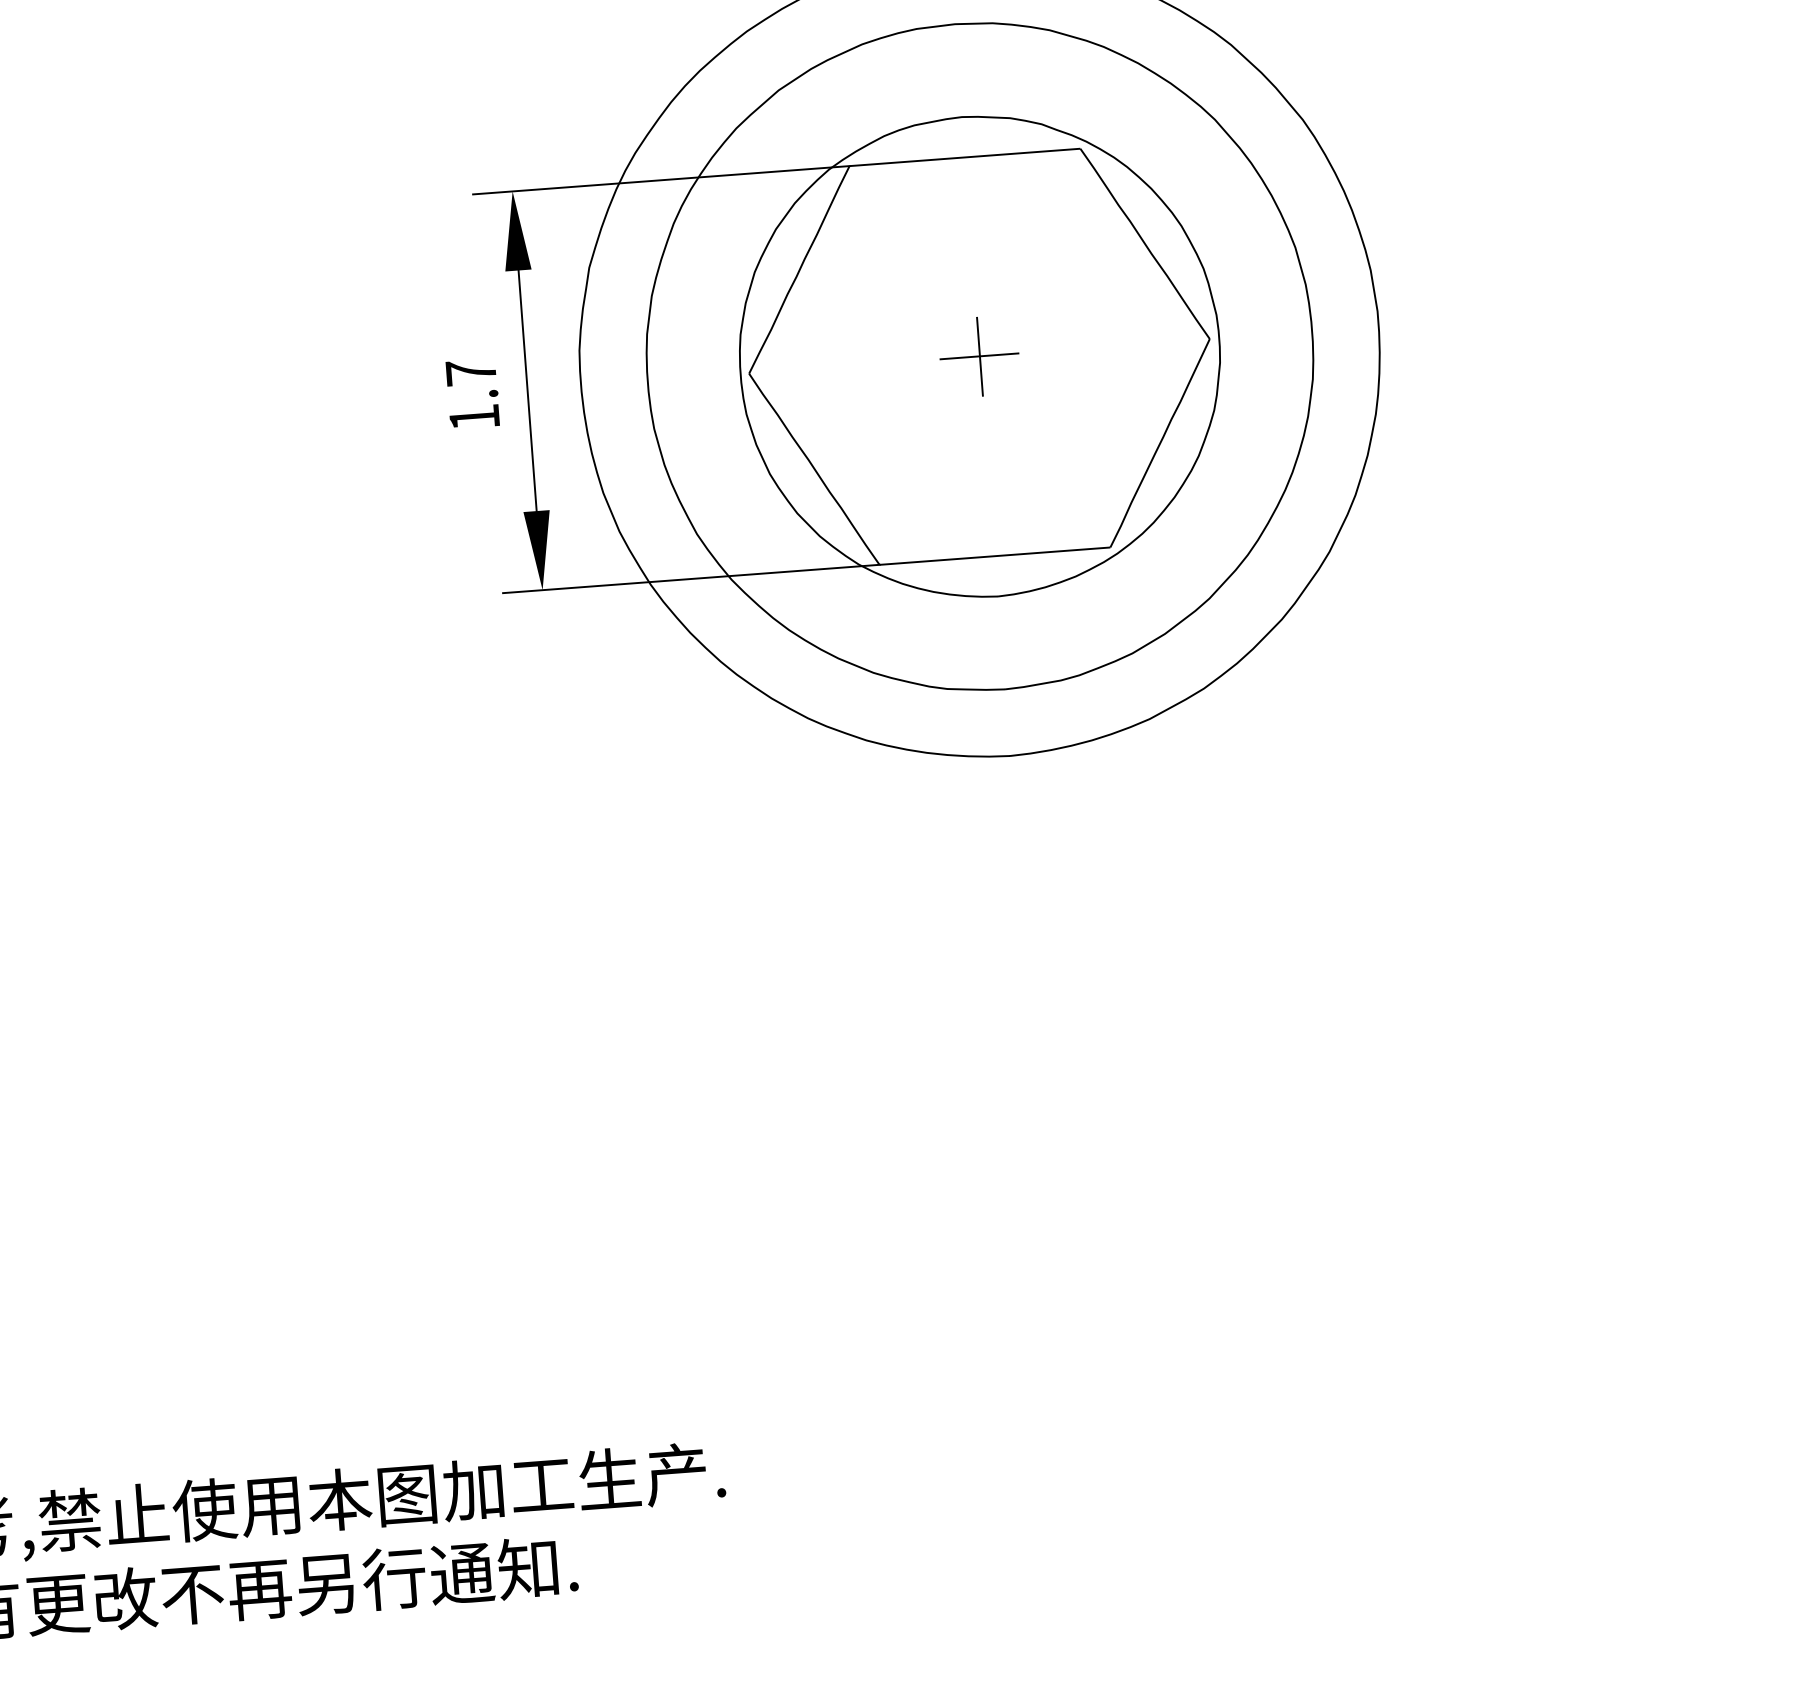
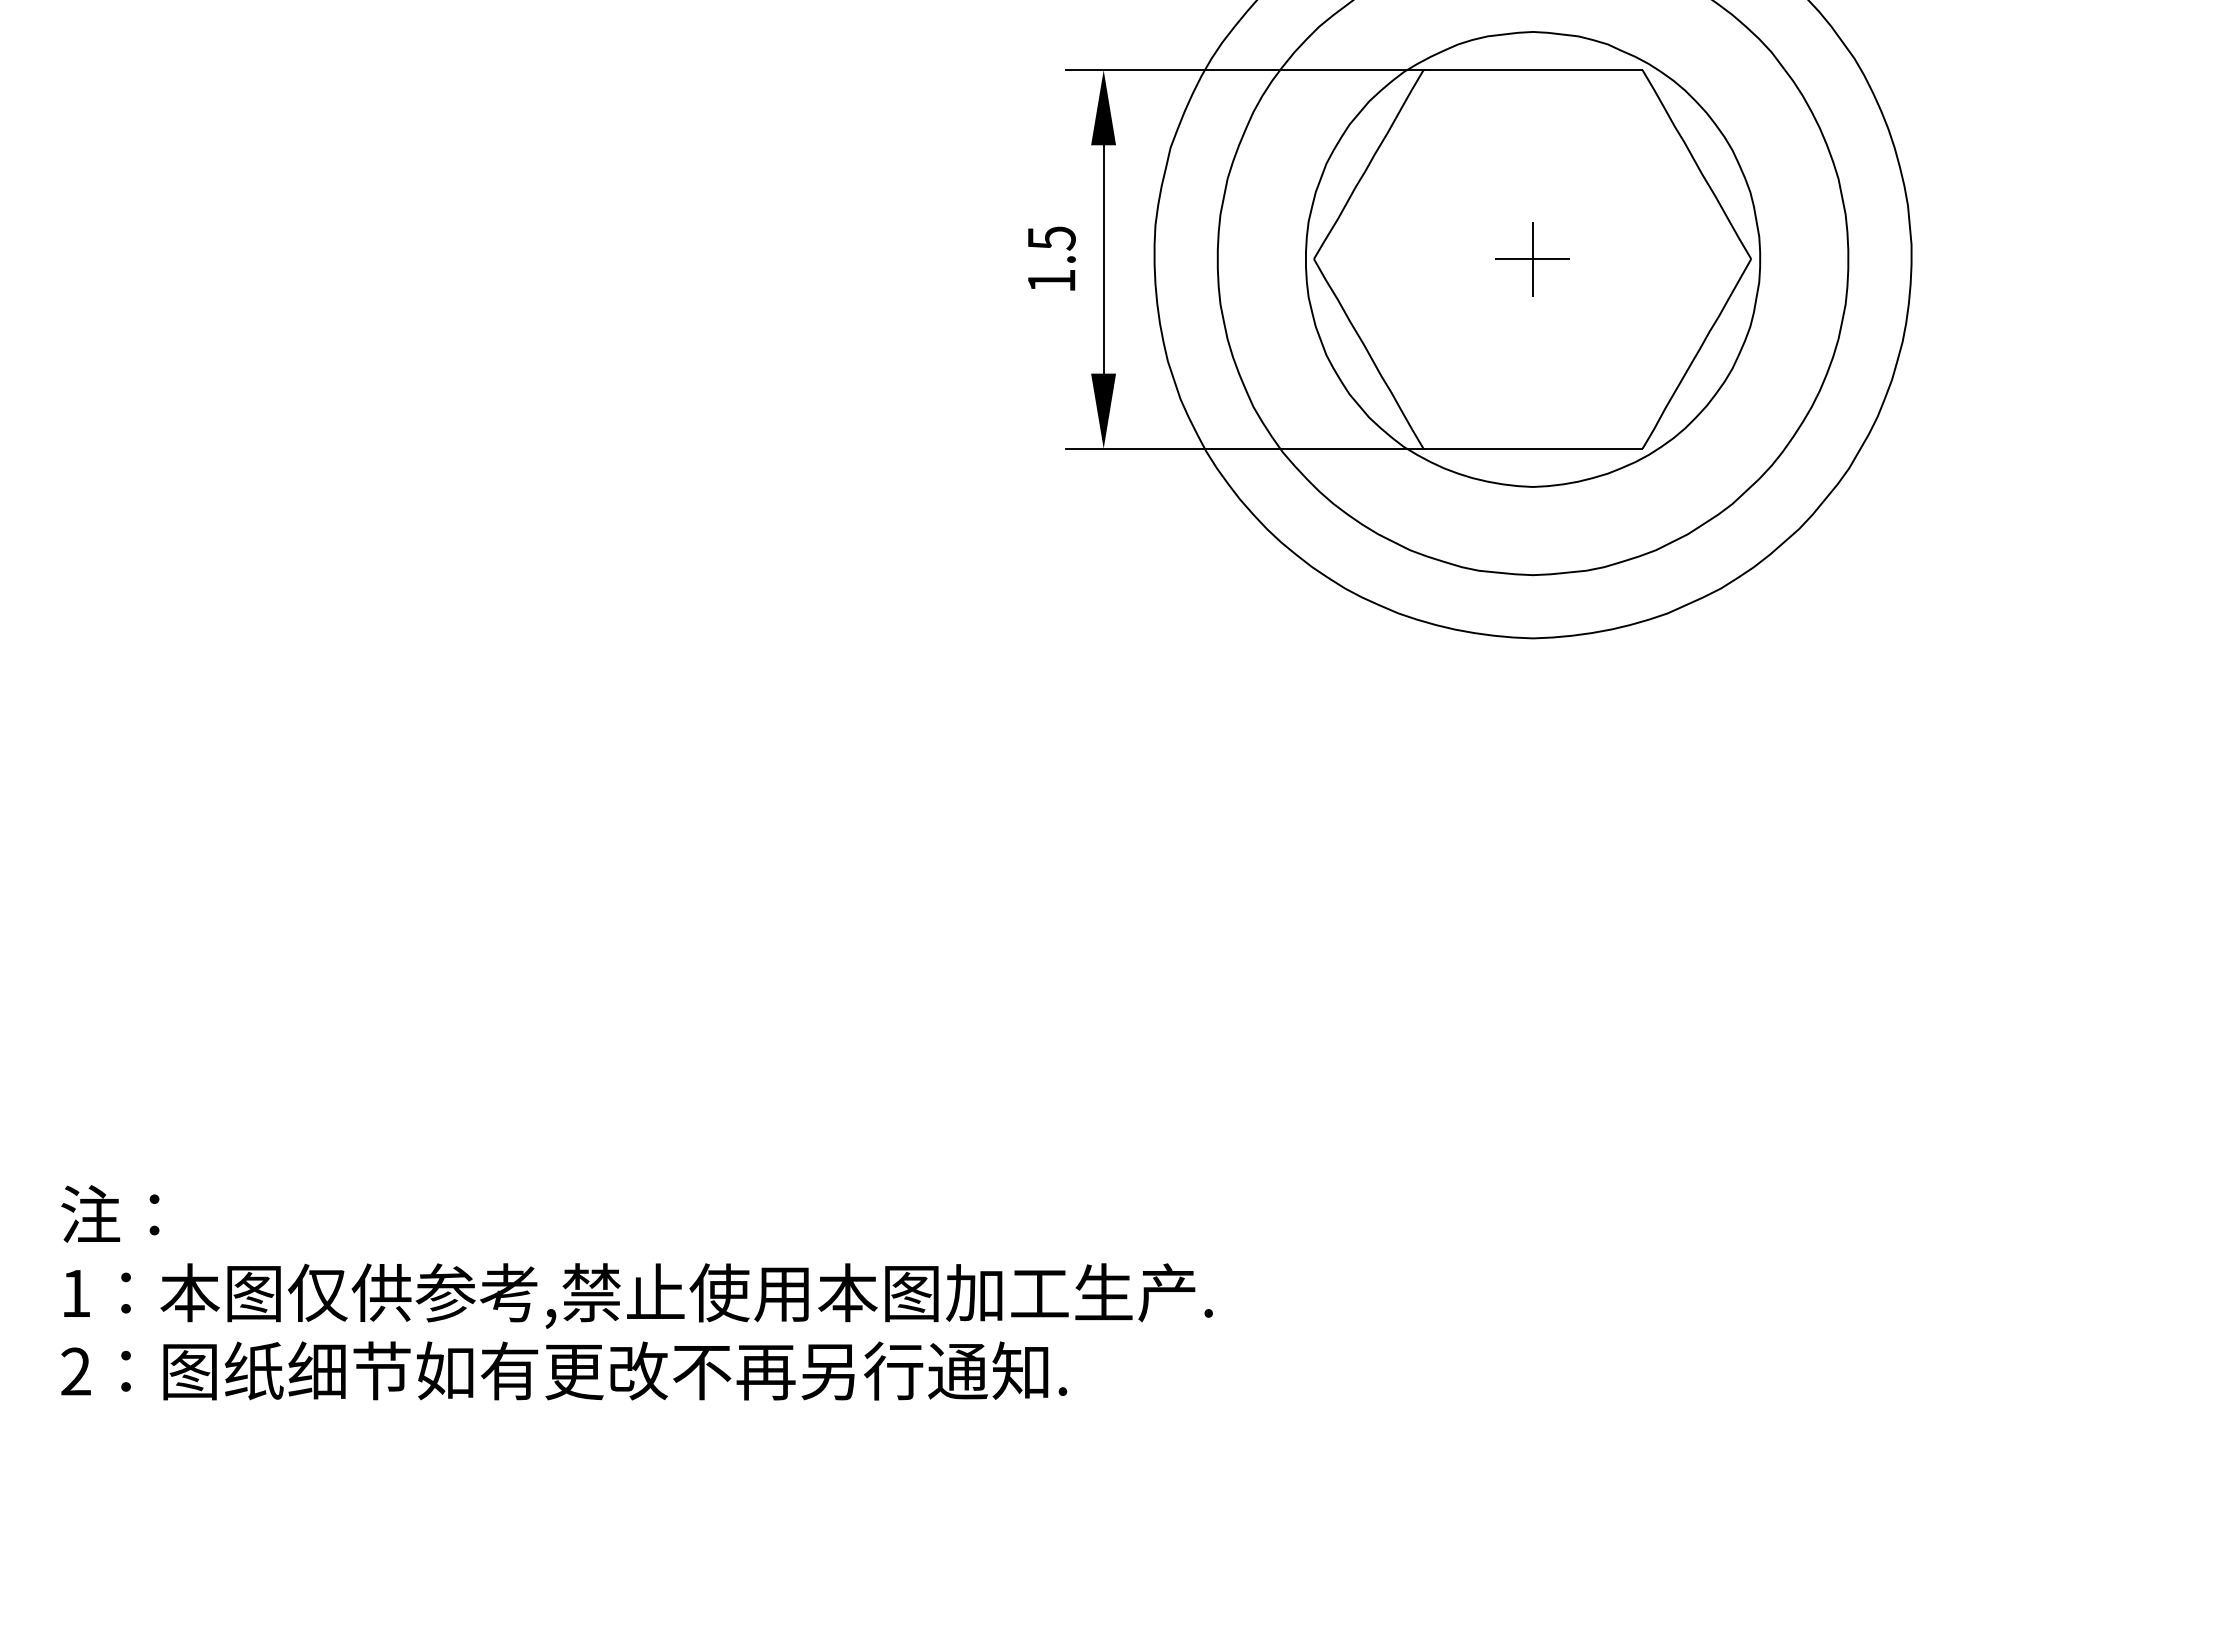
text: (470, 372) -> (1051, 238), 1.7 -> 1.5

